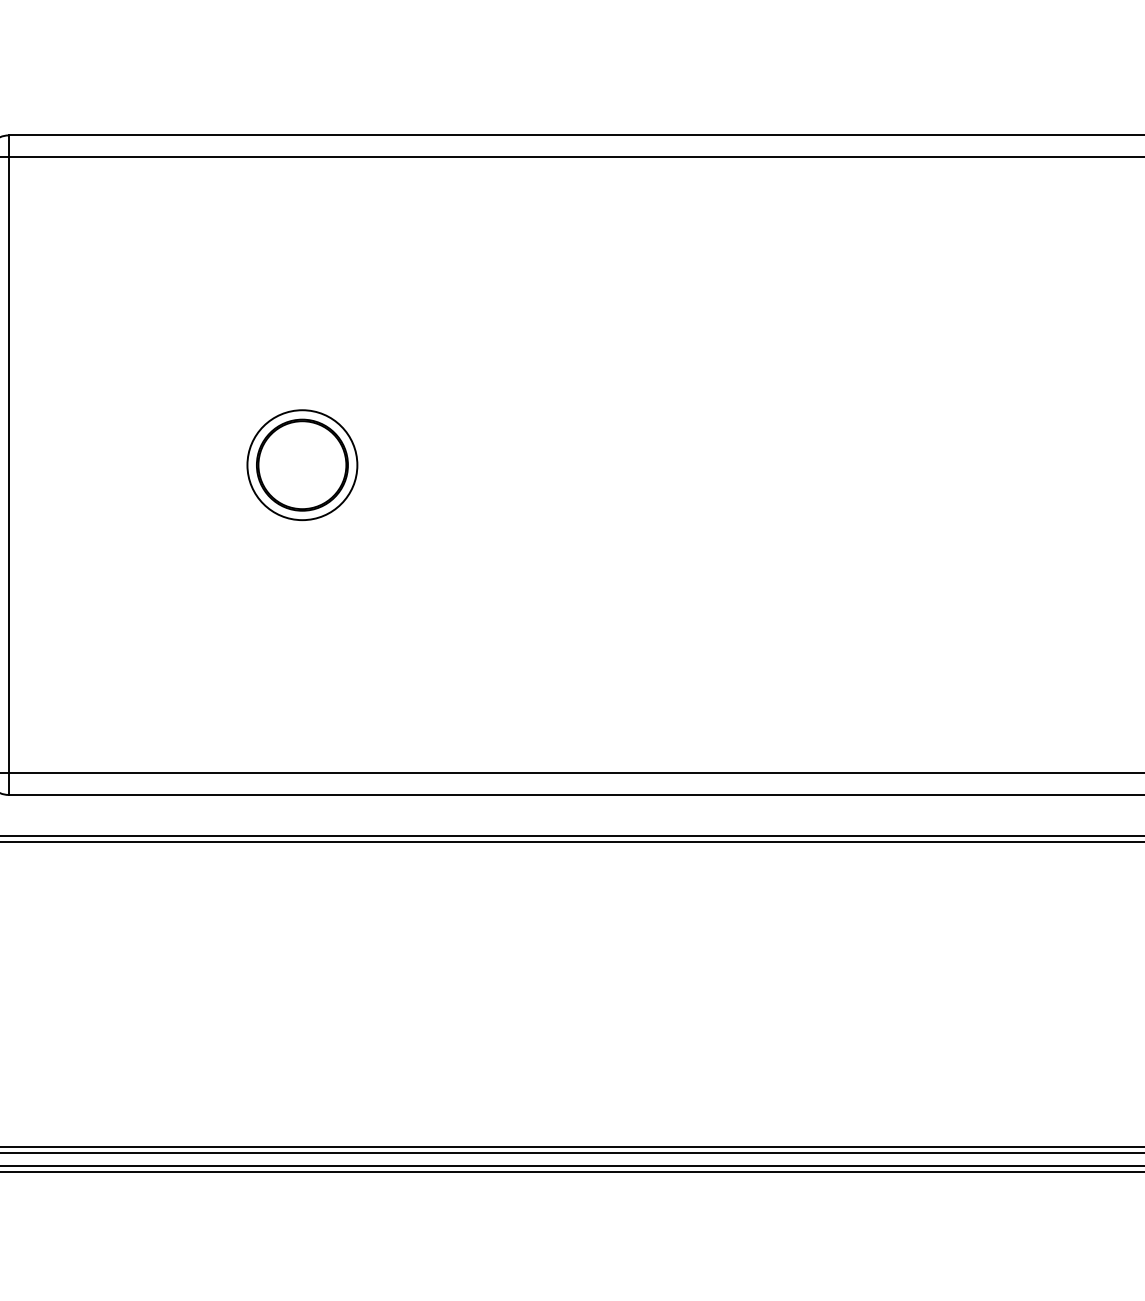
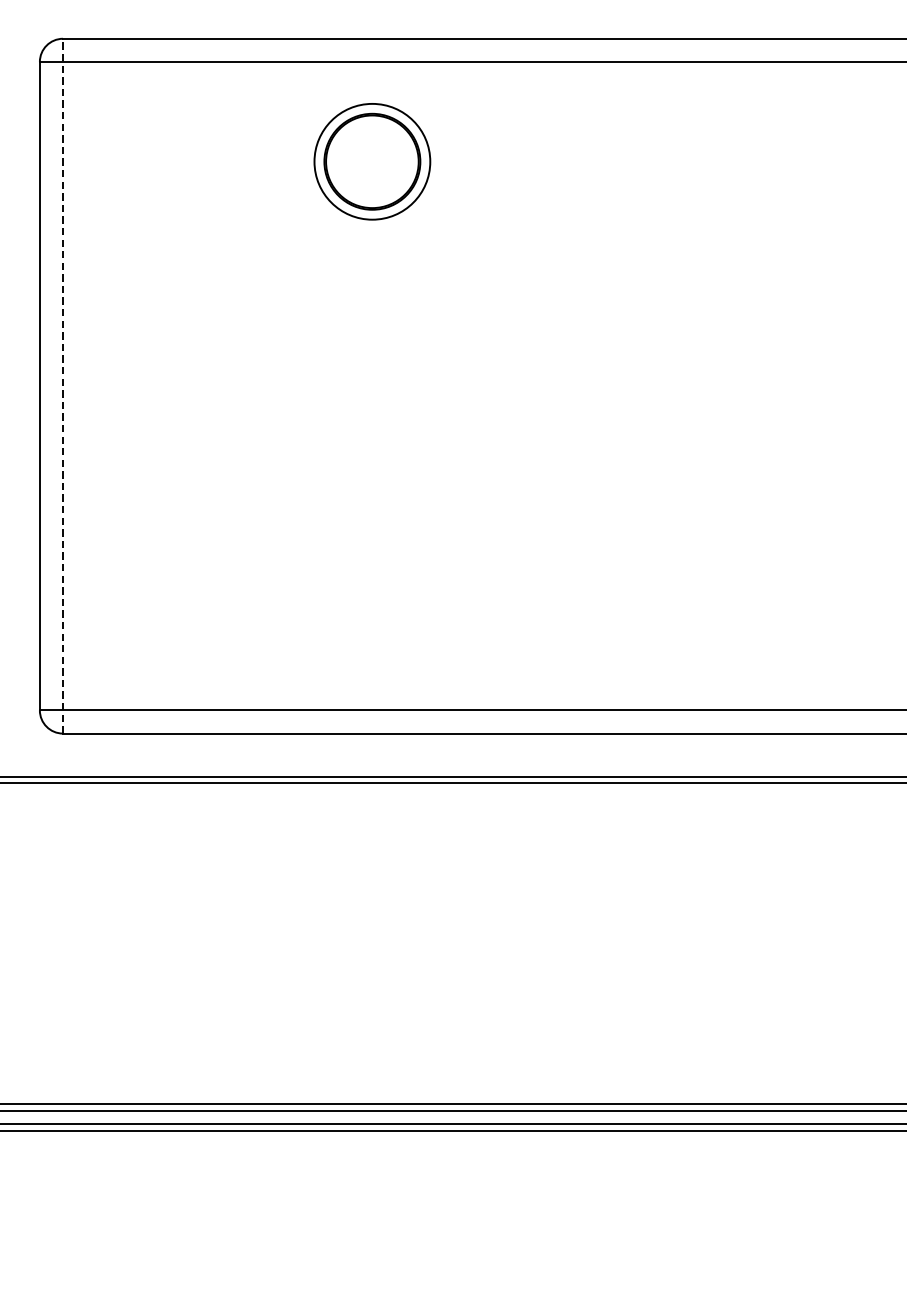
part: (302, 464) -> (372, 161), moved
line: (8, 465) -> (62, 386), solid -> dashed

